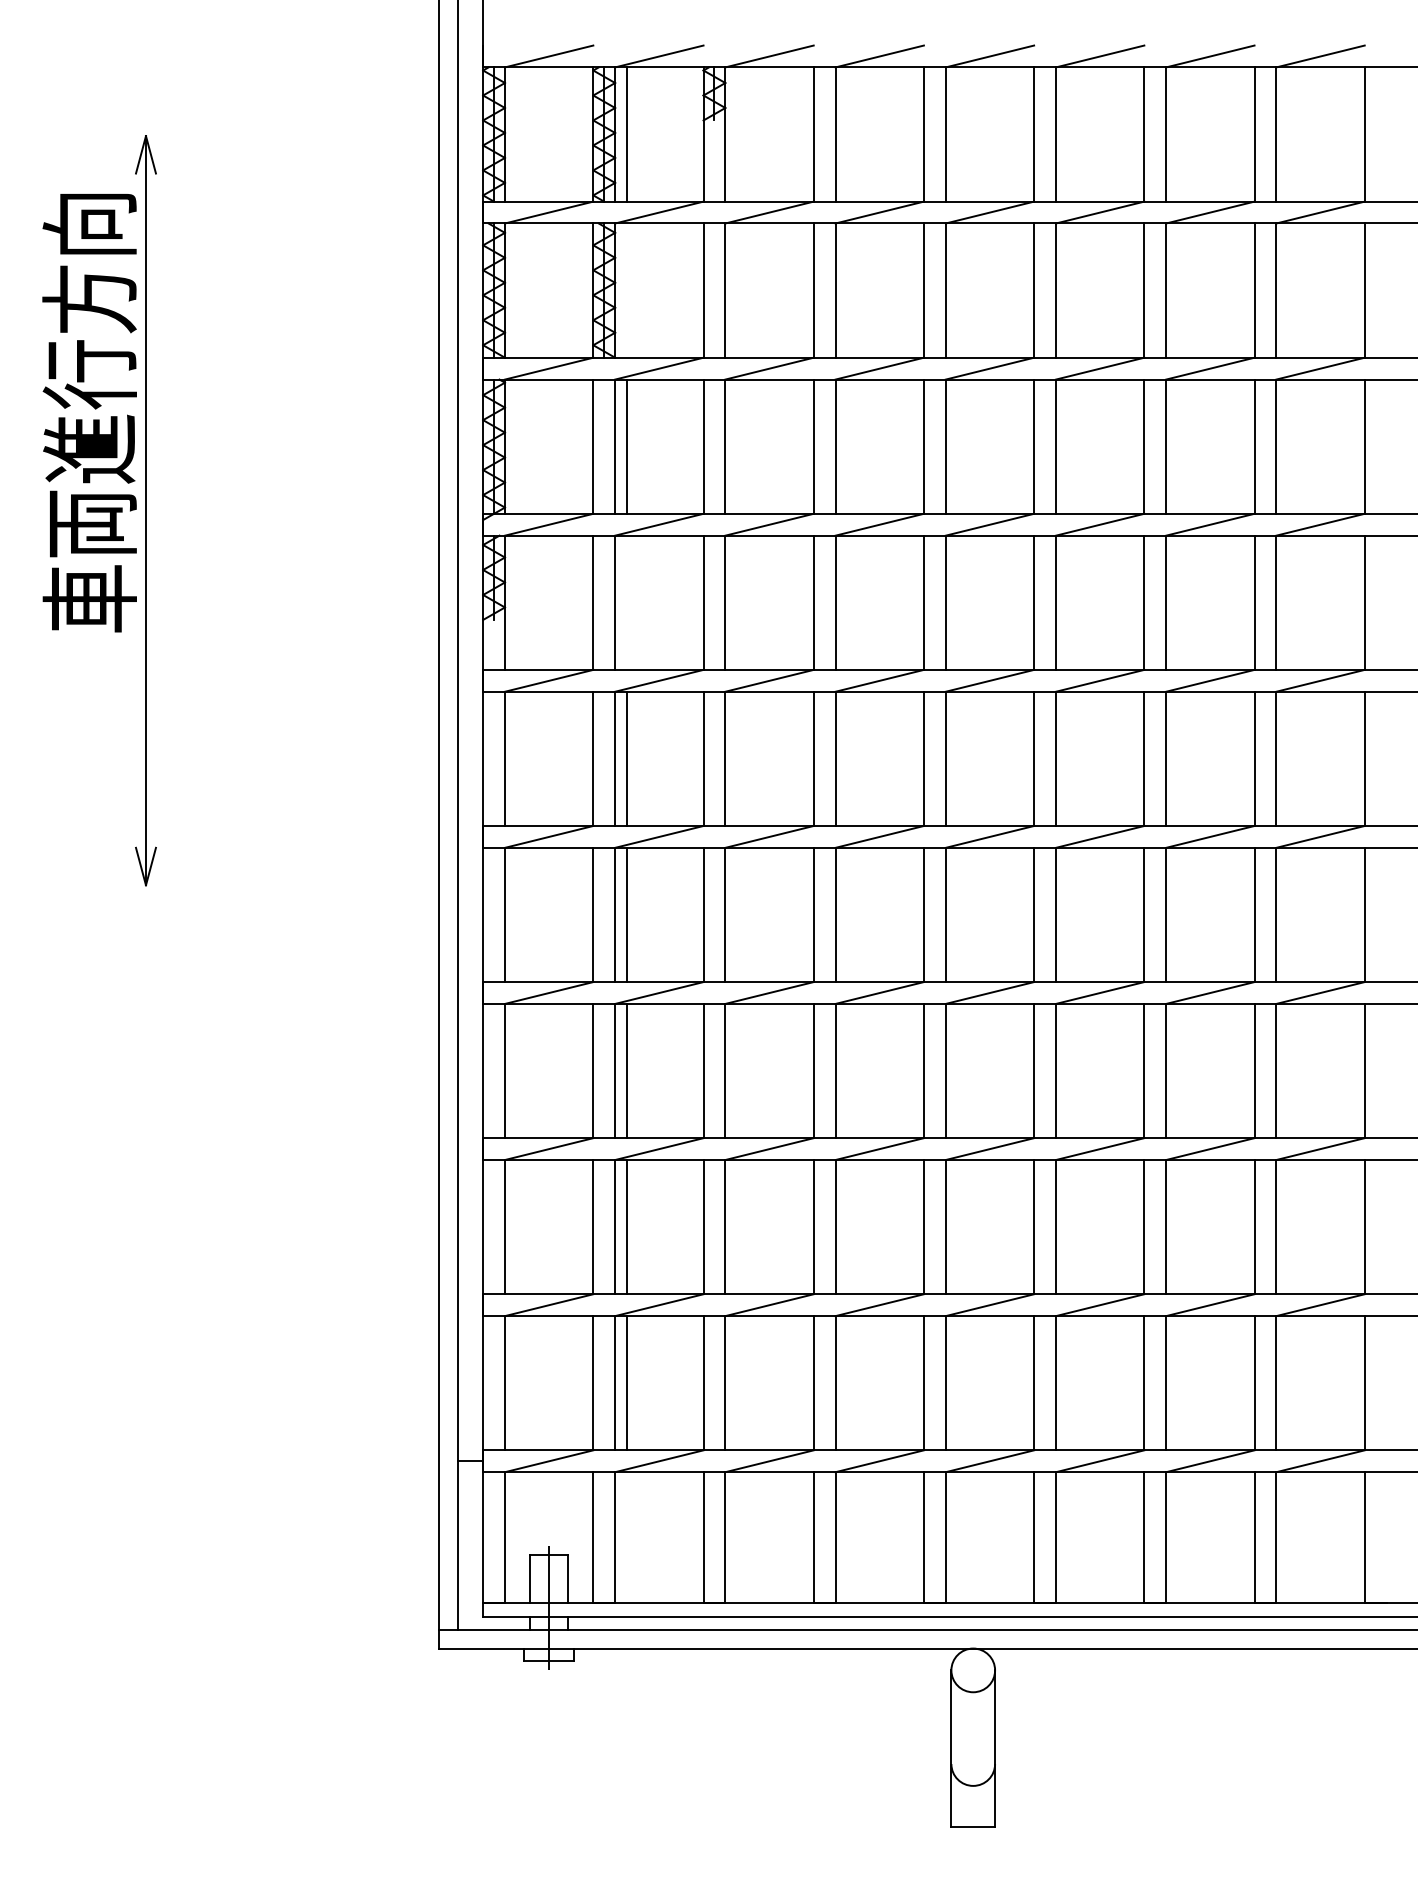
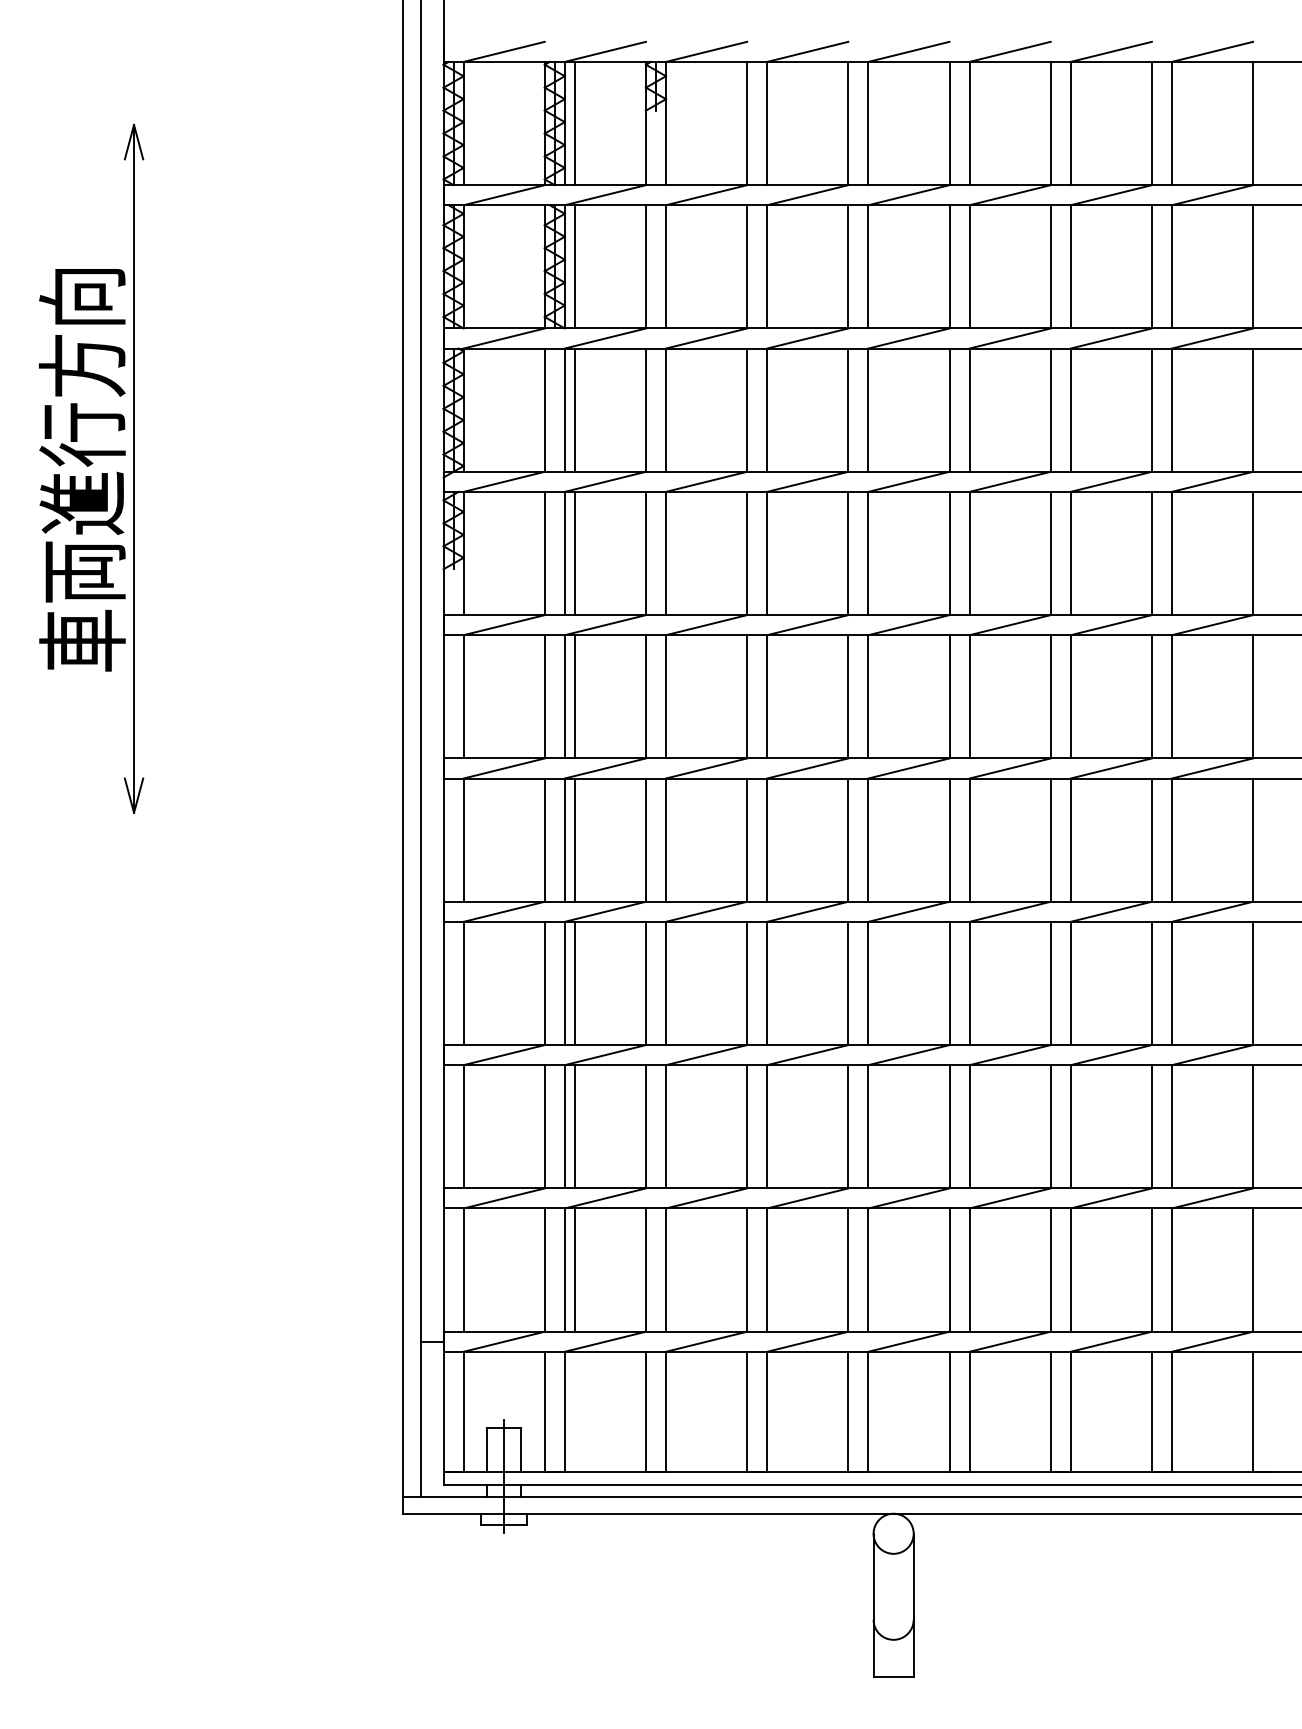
line: (626, 290) -> (575, 266), added
text: (89, 413) -> (82, 470), moved
line: (626, 602) -> (575, 553), added

